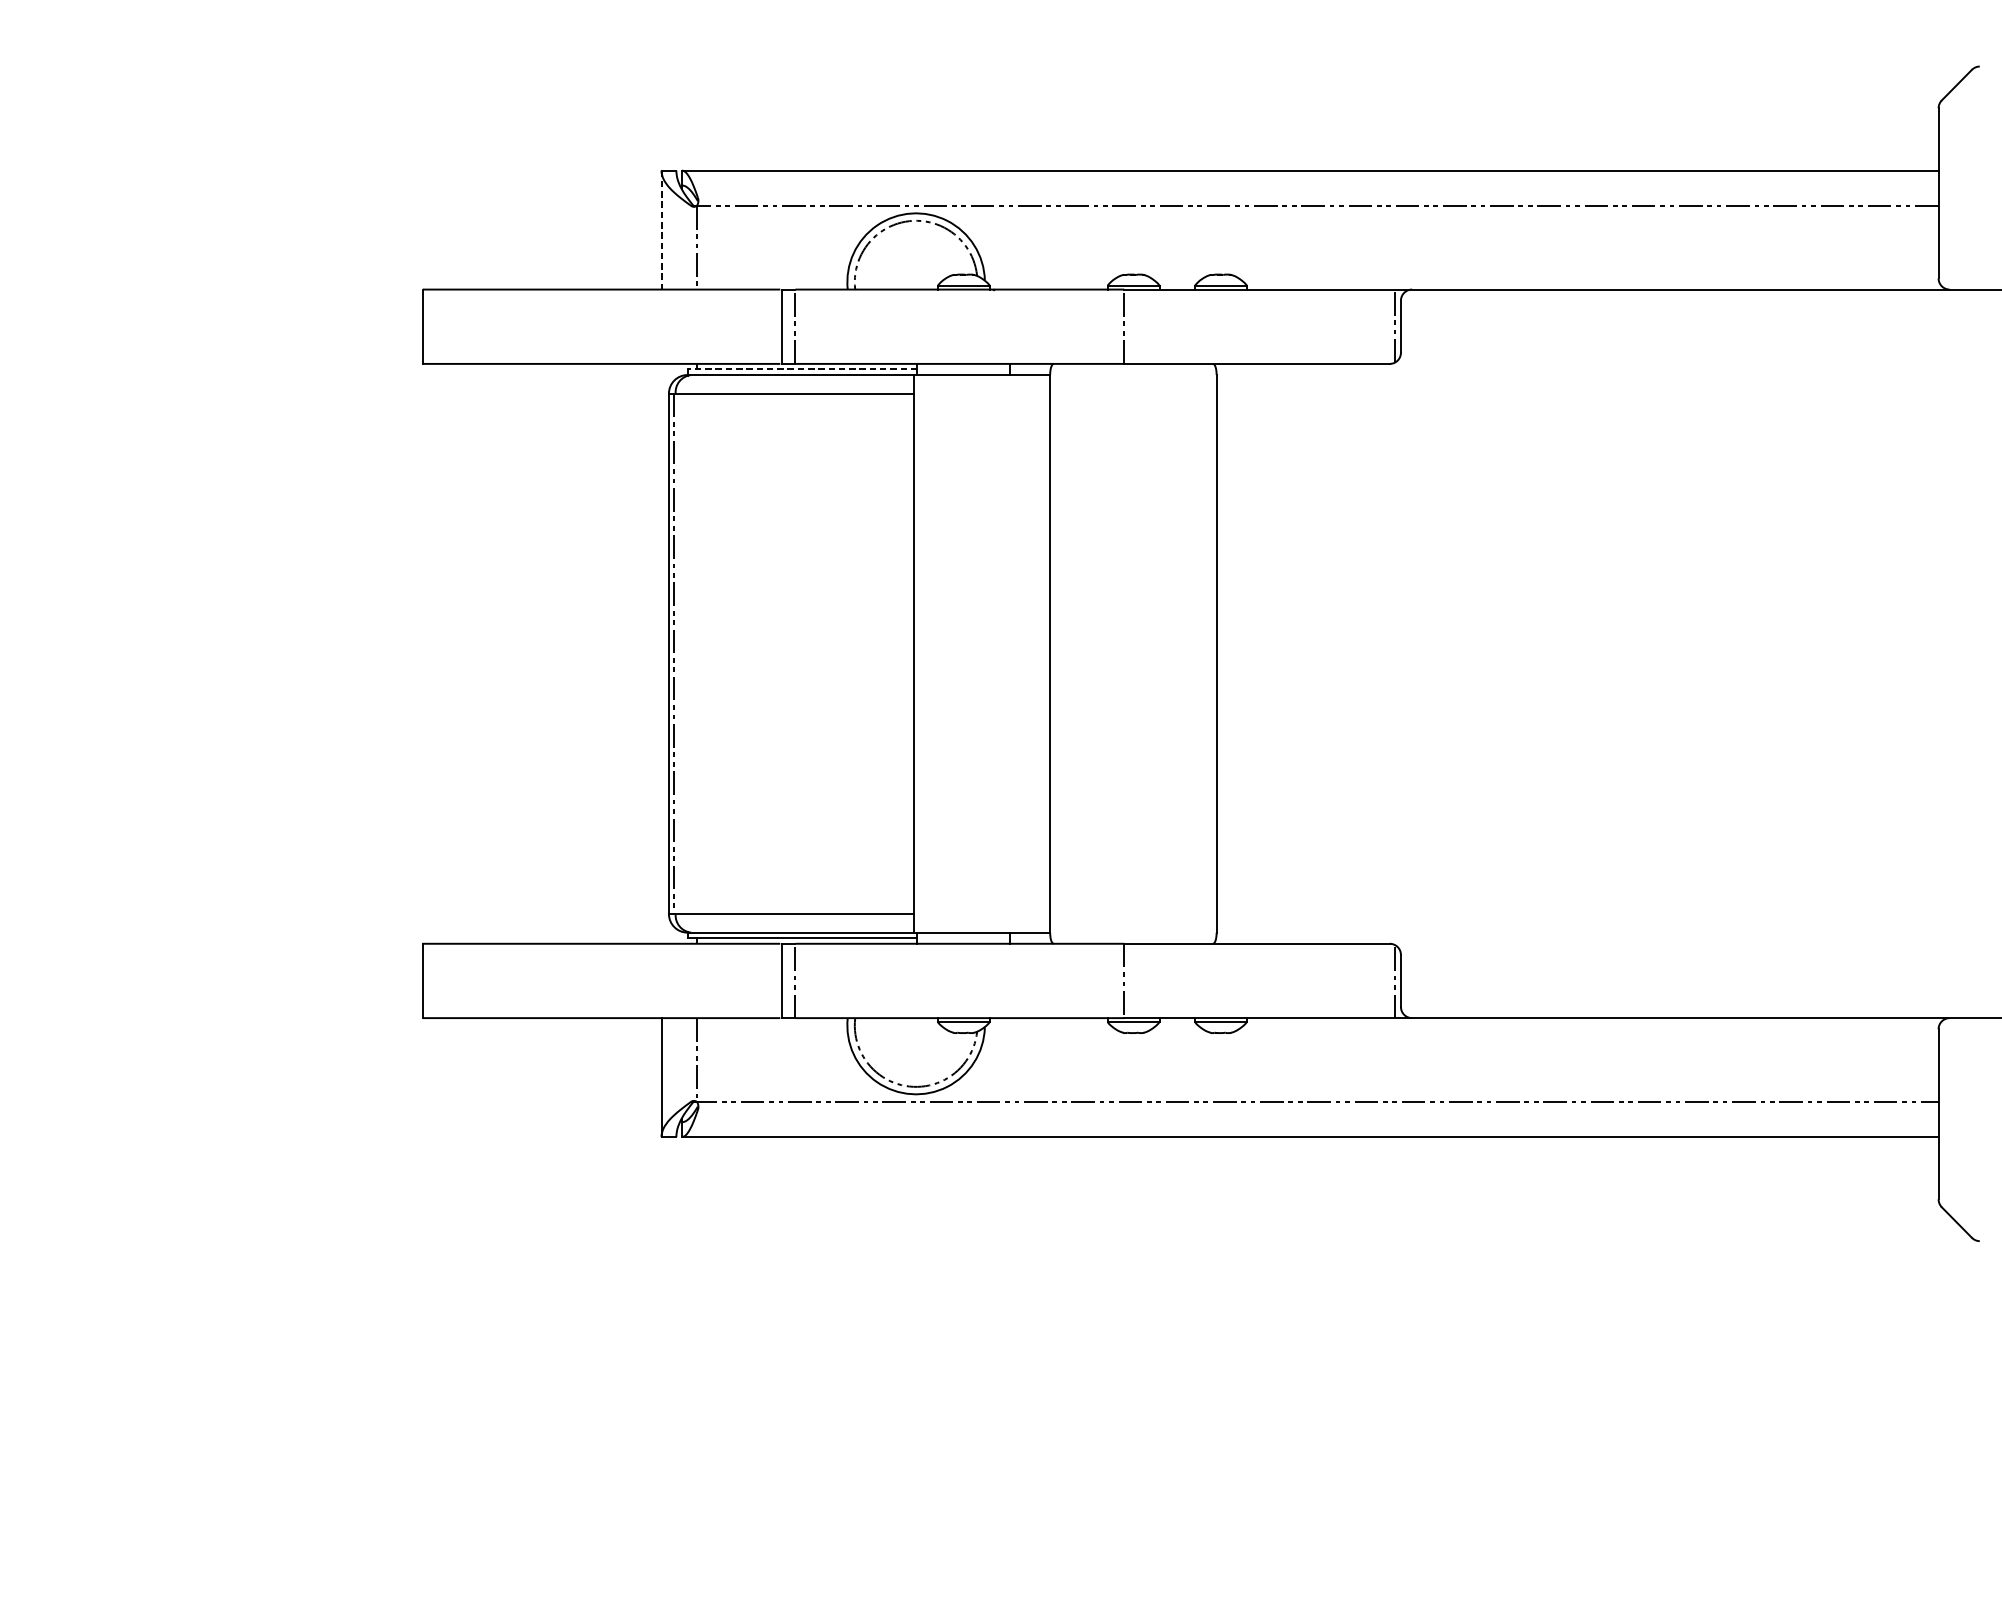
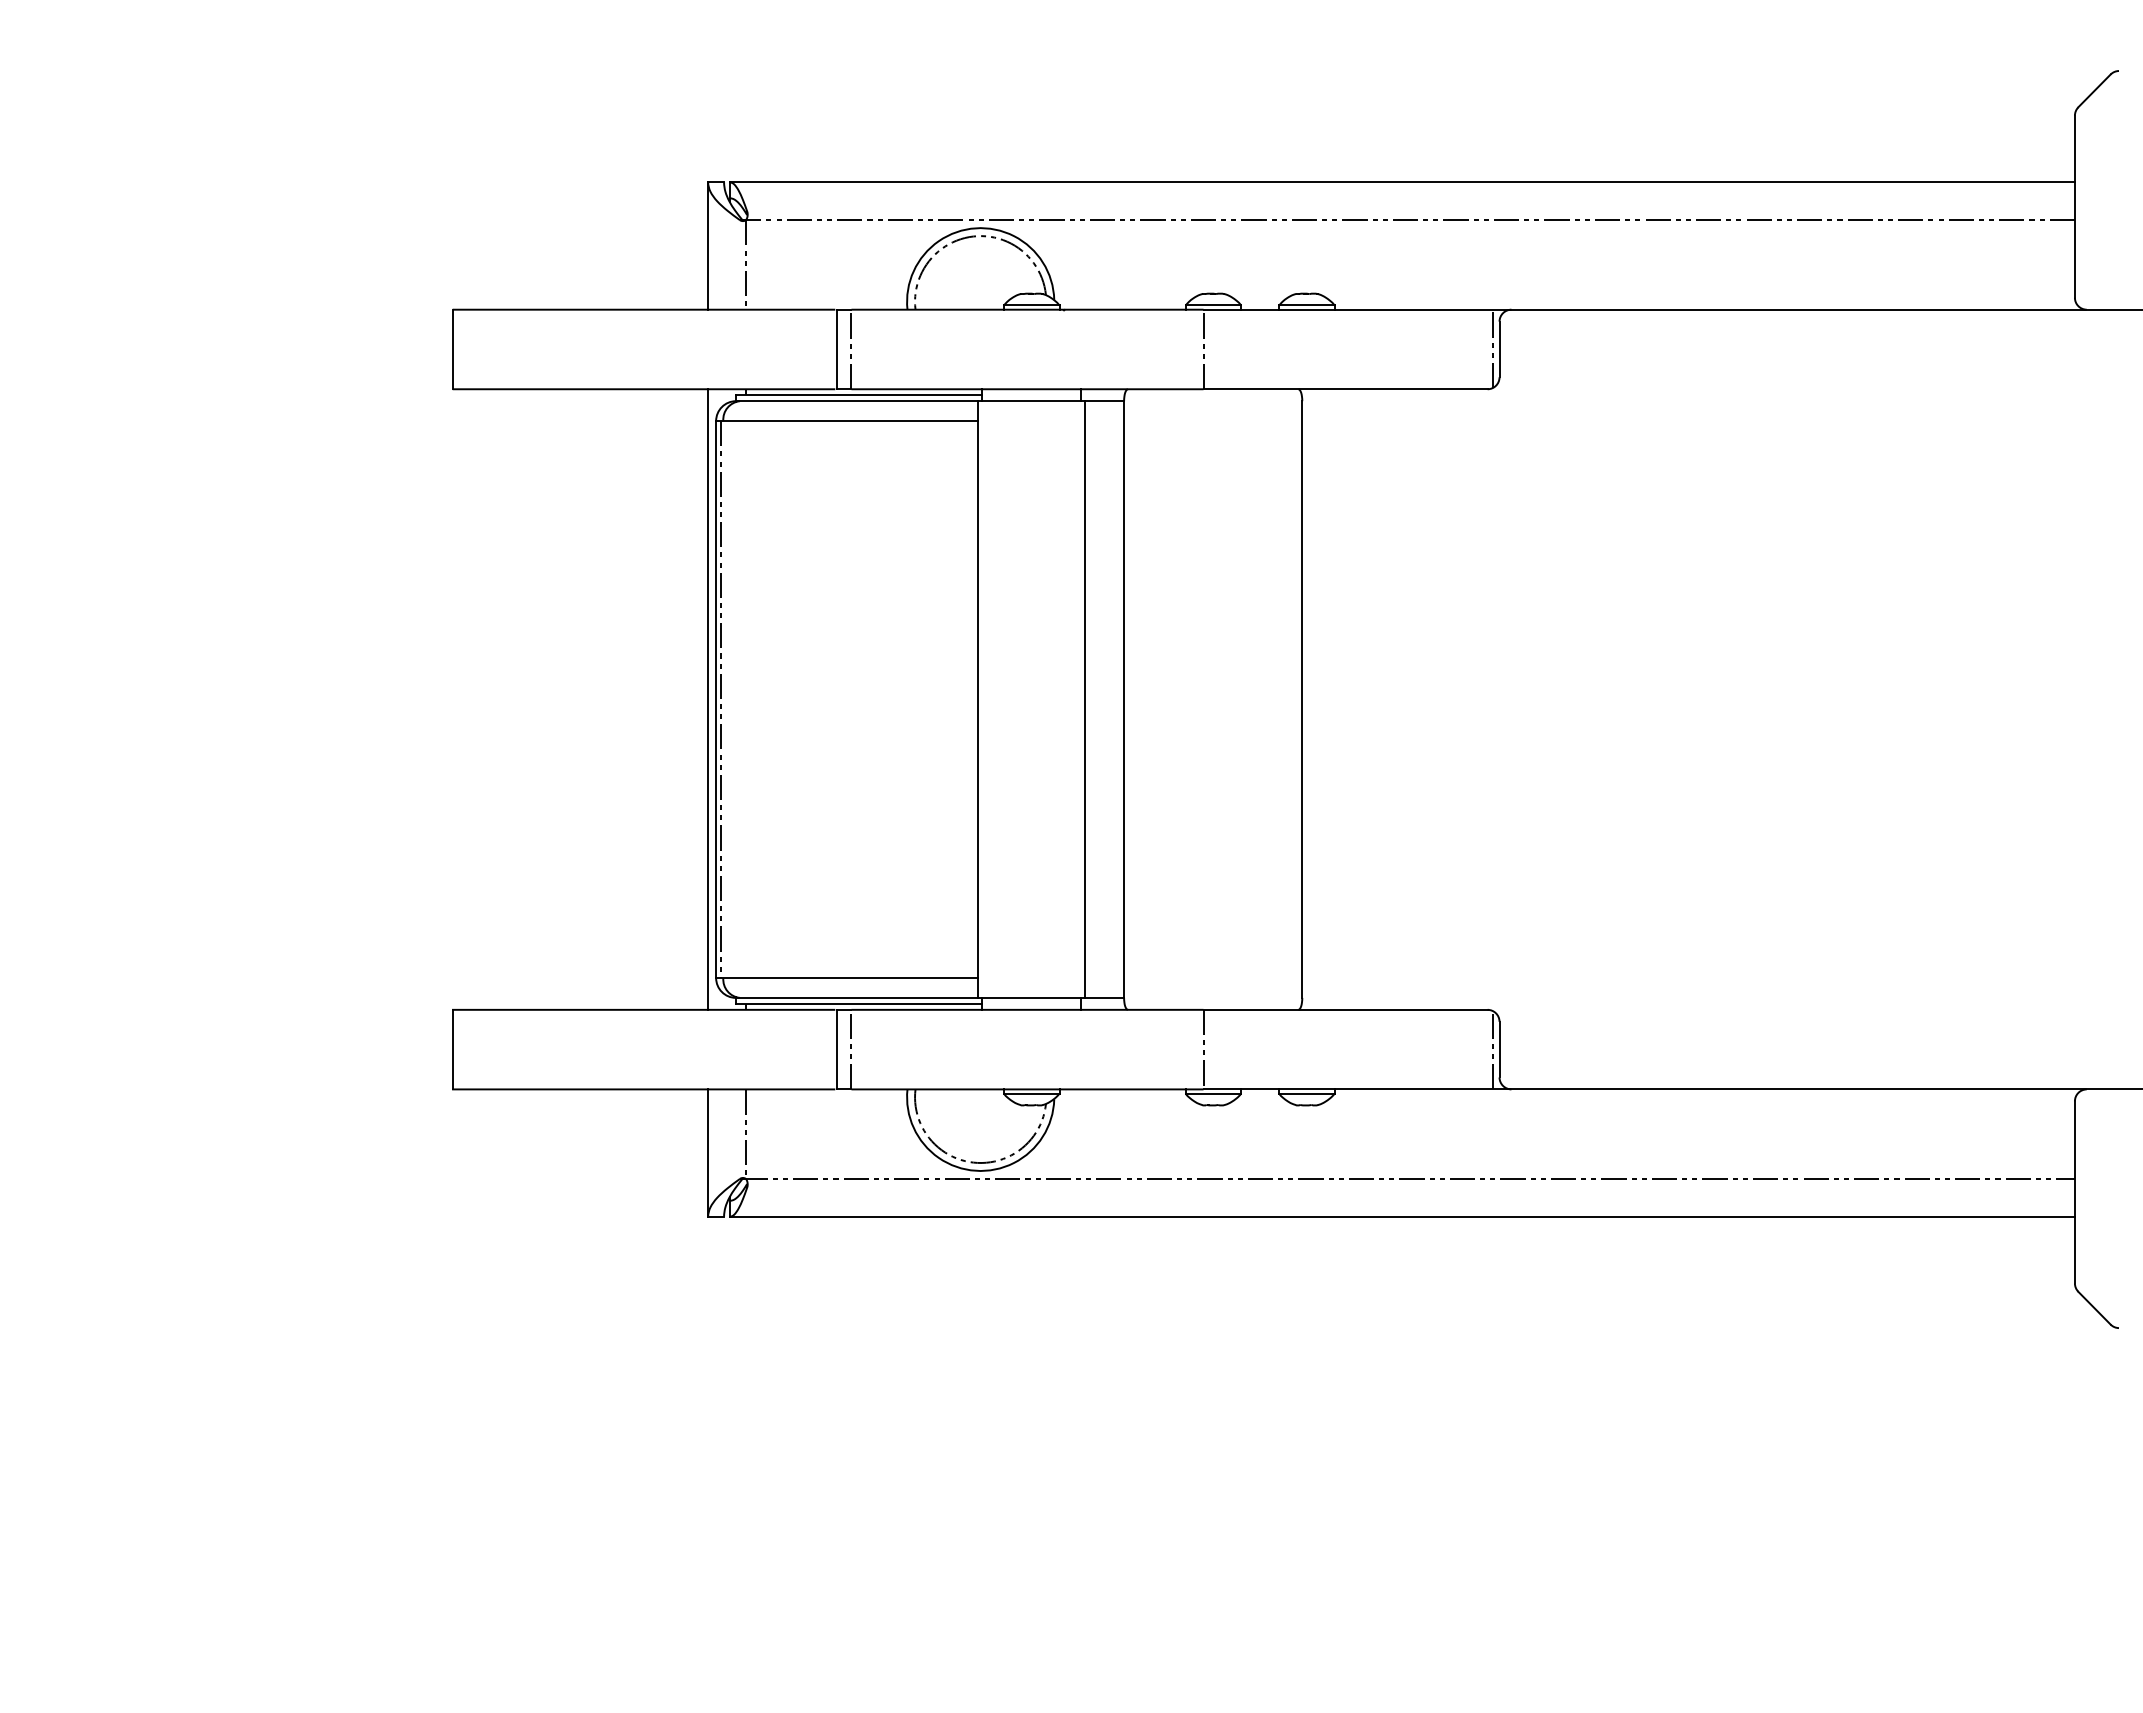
line: (661, 230) -> (708, 246), dashed -> solid
line: (801, 369) -> (858, 395), dashed -> solid
line: (661, 653) -> (708, 699), added
line: (1013, 653) -> (1084, 699), added

